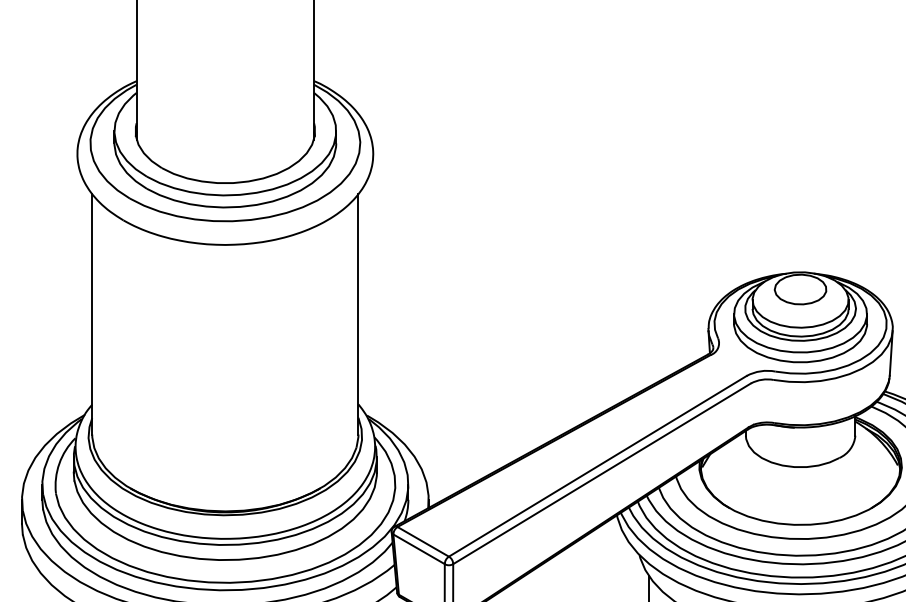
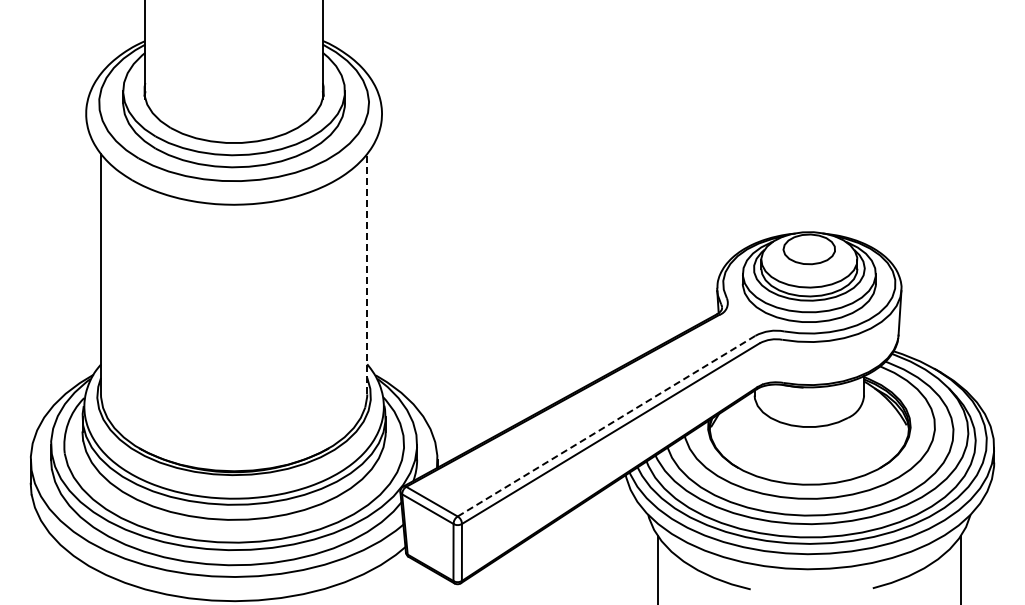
line: (358, 313) -> (367, 273), solid -> dashed
line: (597, 465) -> (606, 425), solid -> dashed

